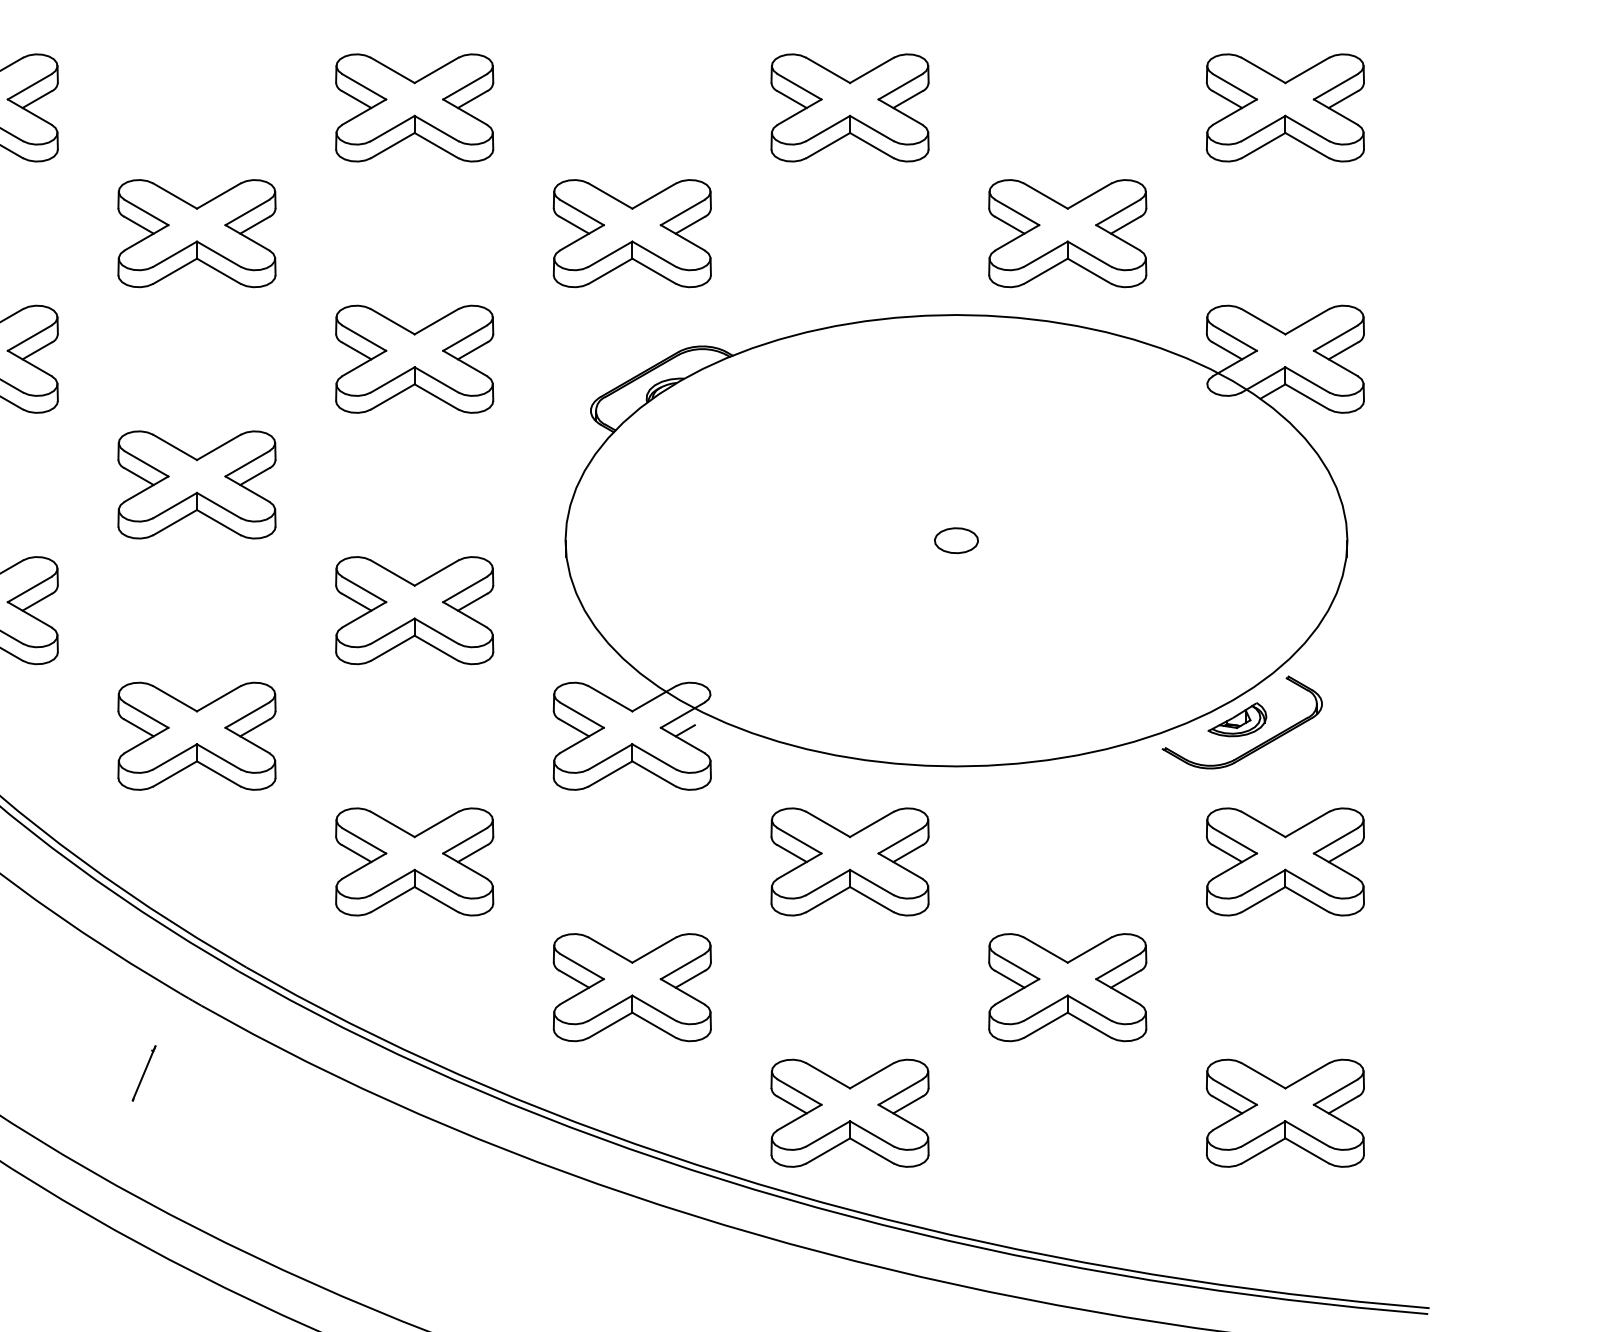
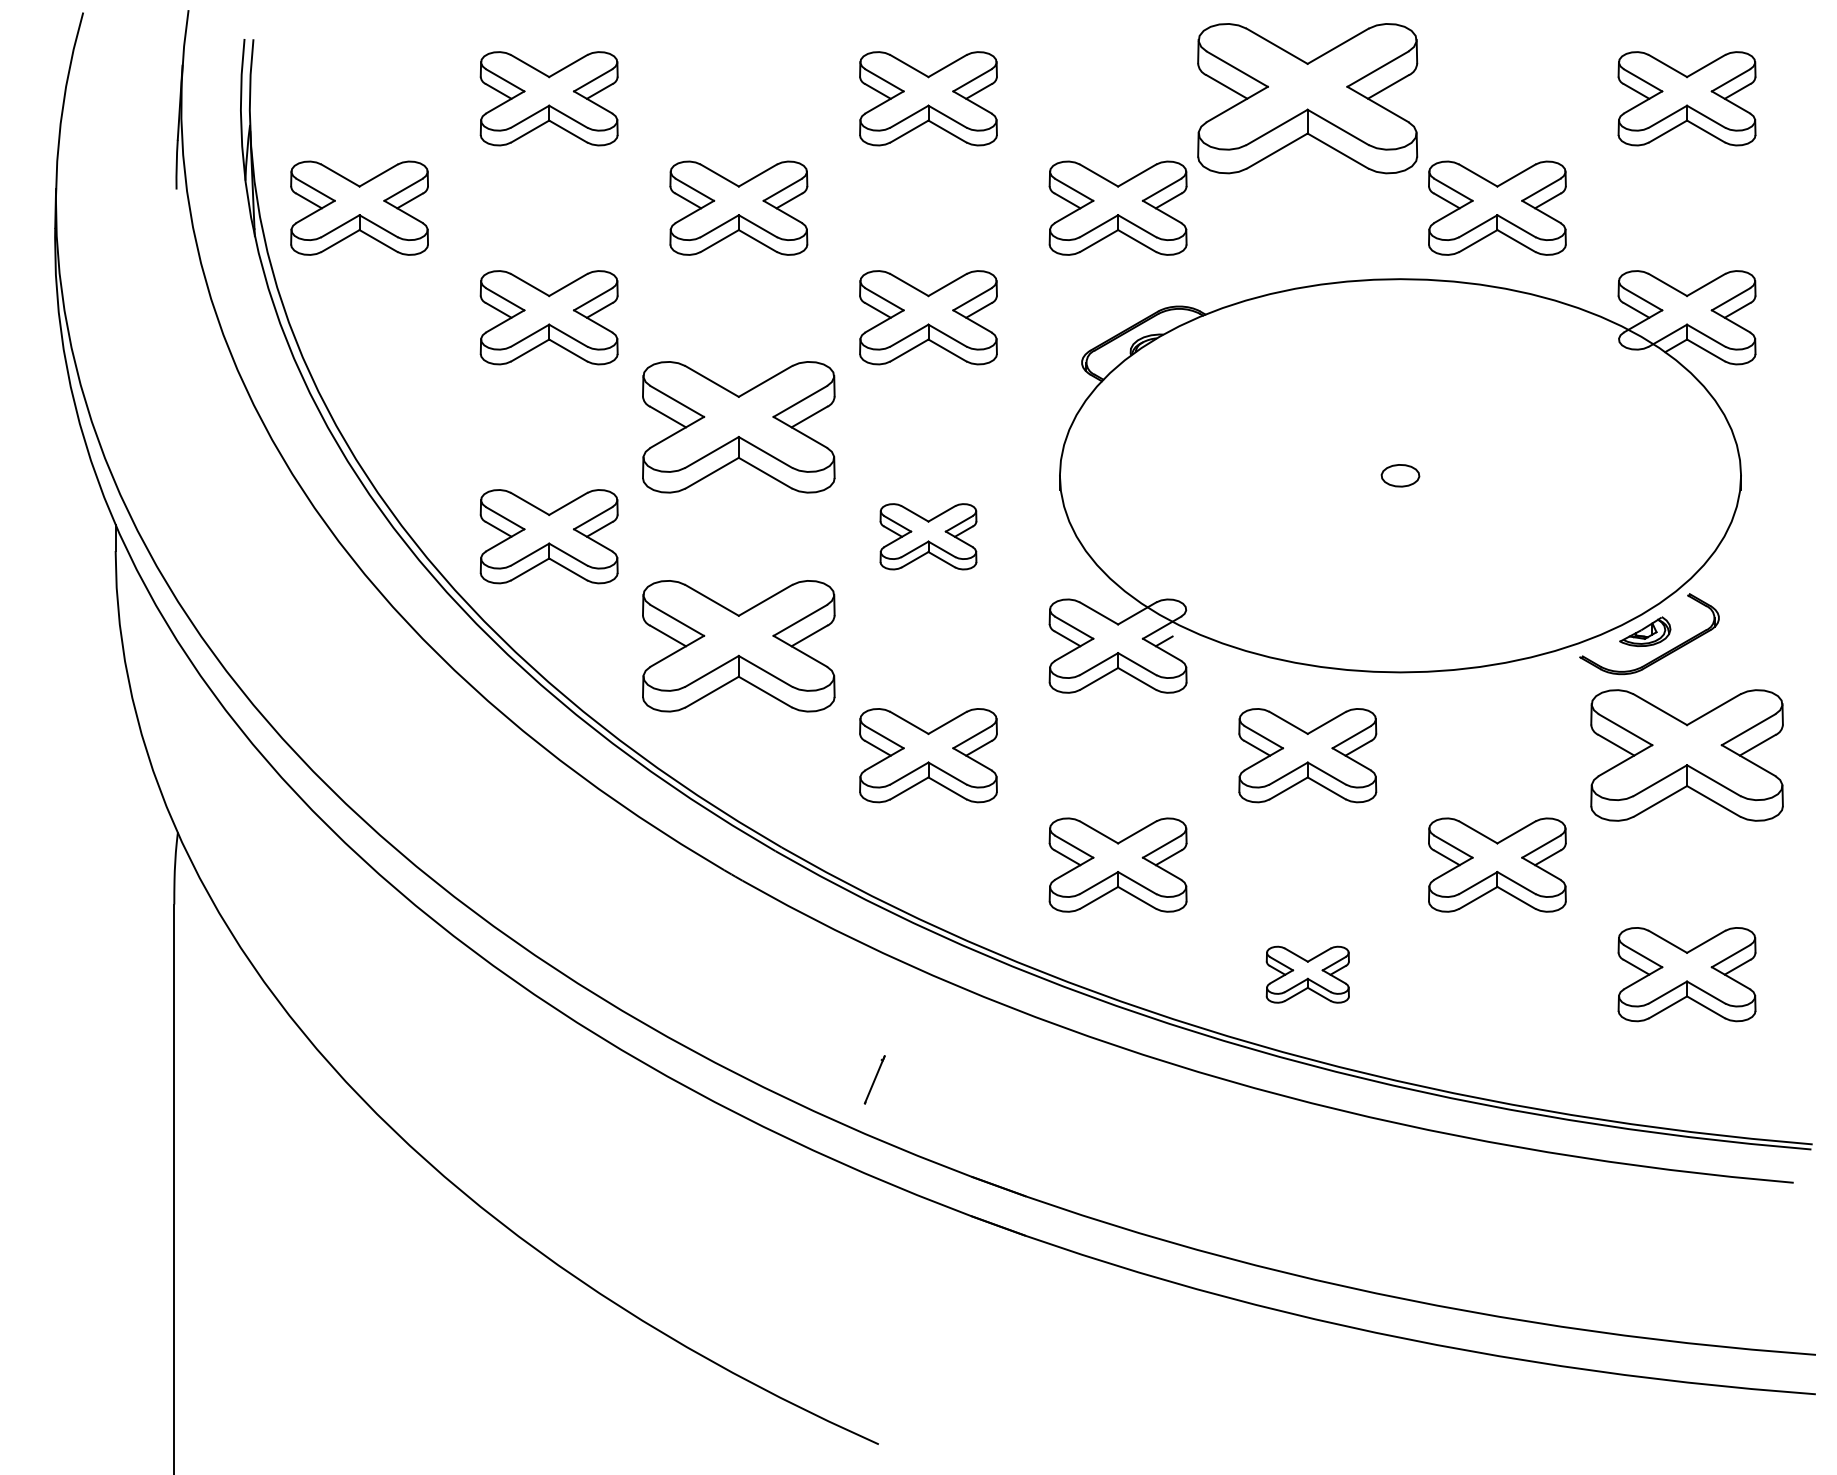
part: (849, 107) -> (1307, 98), size x1.6
part: (196, 484) -> (738, 426), size x1.4
part: (414, 610) -> (928, 536), size x0.7
part: (196, 735) -> (738, 645), size x1.4
part: (1284, 861) -> (1686, 755), size x1.4
line: (143, 1073) -> (874, 1079), moved
part: (849, 1113) -> (1307, 974), size x0.6

